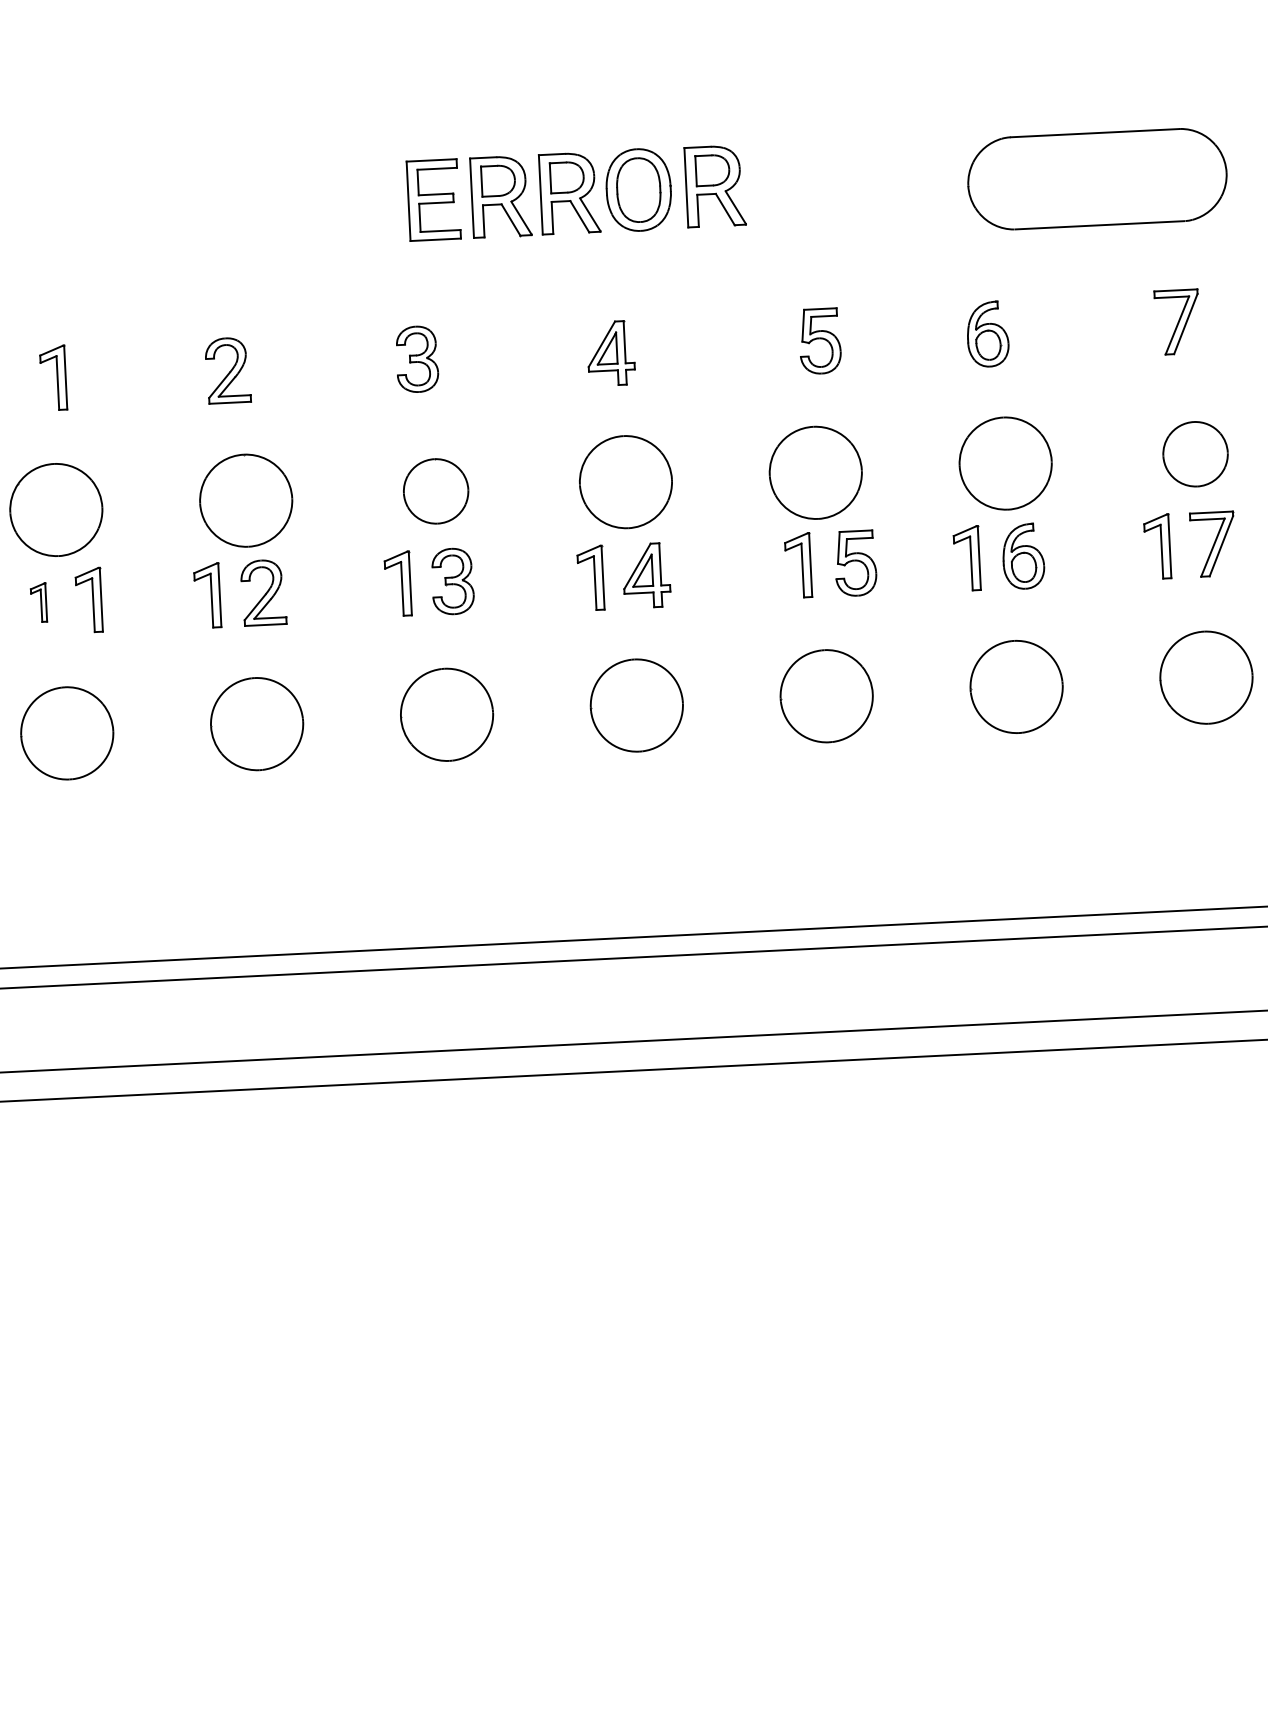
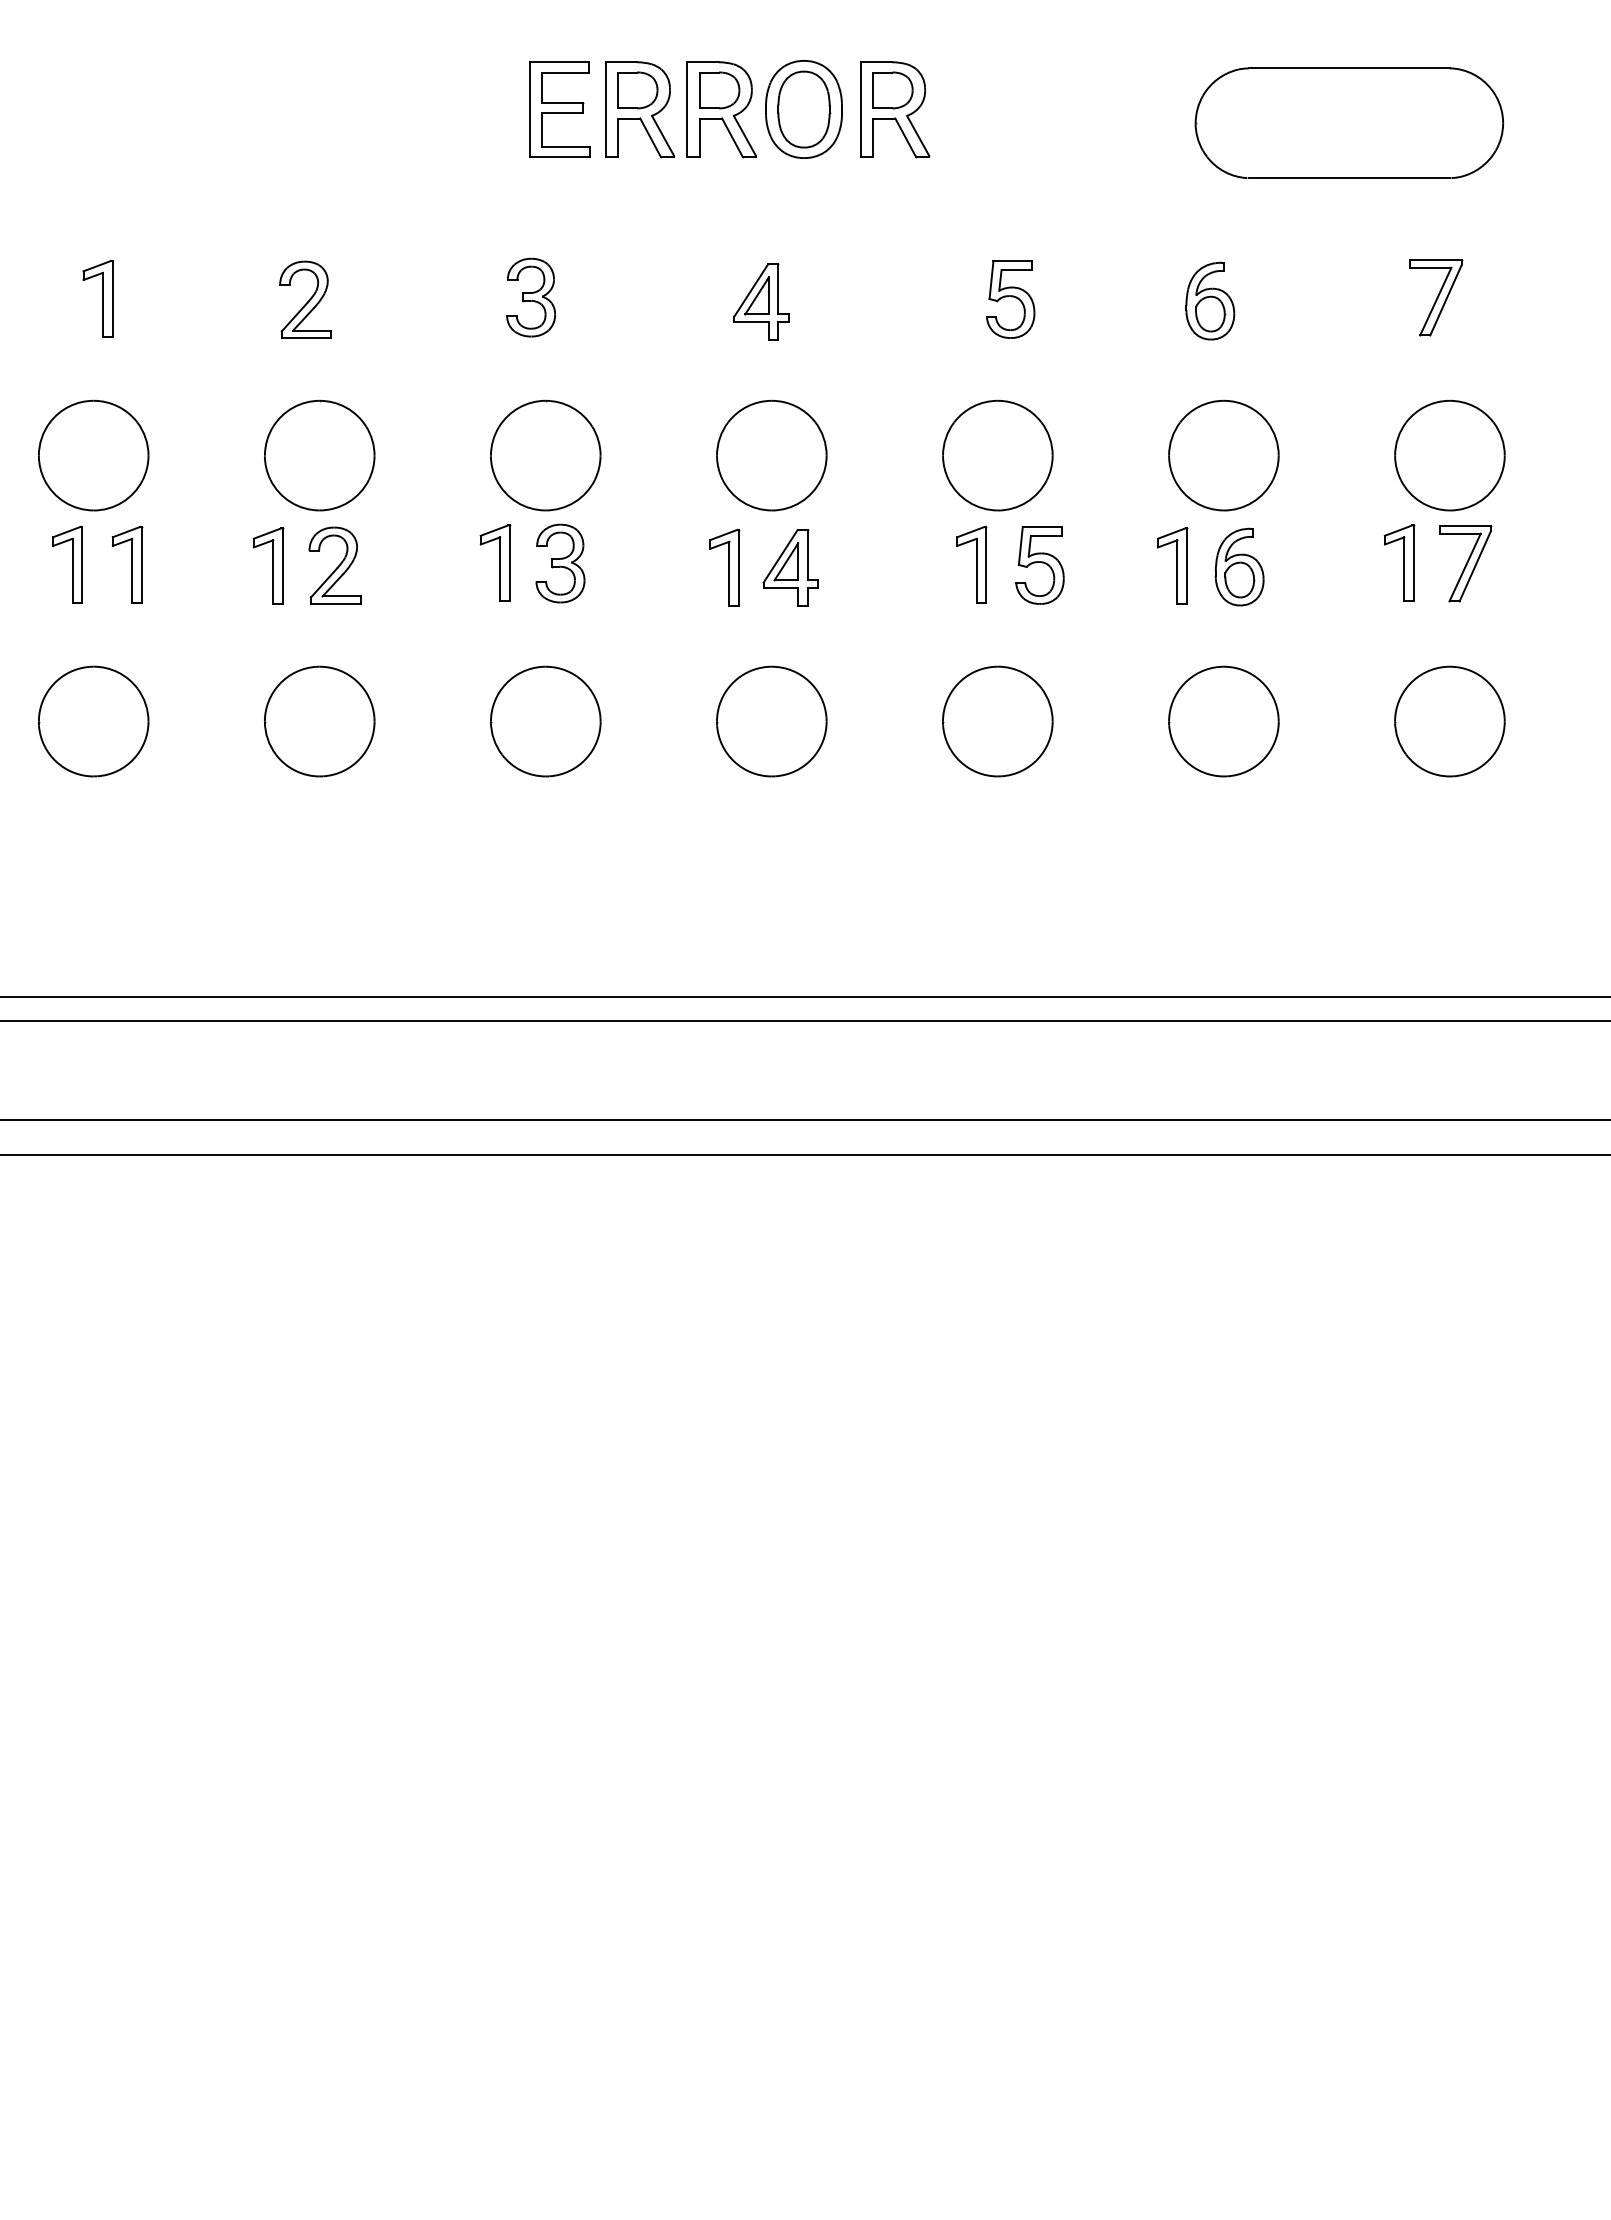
part: (1195, 454) -> (1449, 455), size x1.43
part: (435, 491) -> (545, 455), size x1.43
part: (38, 602) -> (67, 564), size x1.67

